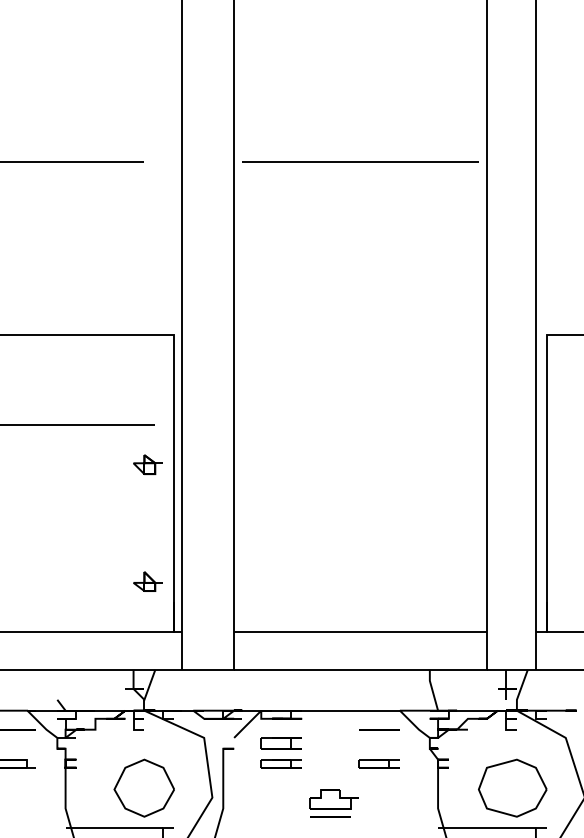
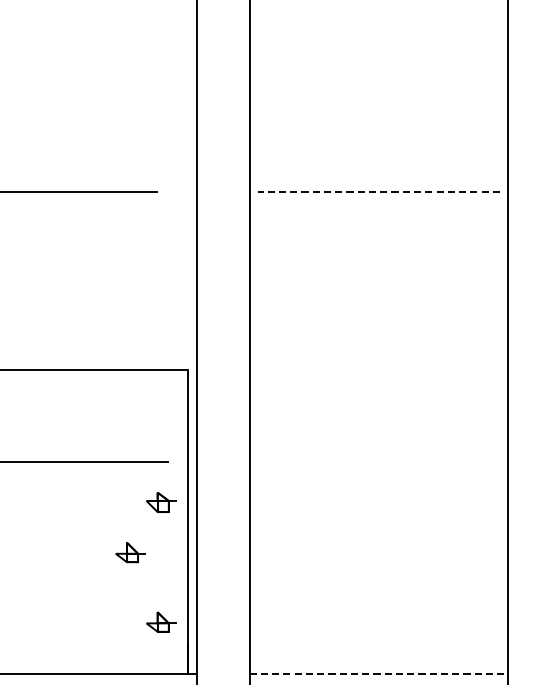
line: (360, 161) -> (378, 192), solid -> dashed
part: (117, 513) -> (130, 552), added
line: (361, 631) -> (379, 673), solid -> dashed

